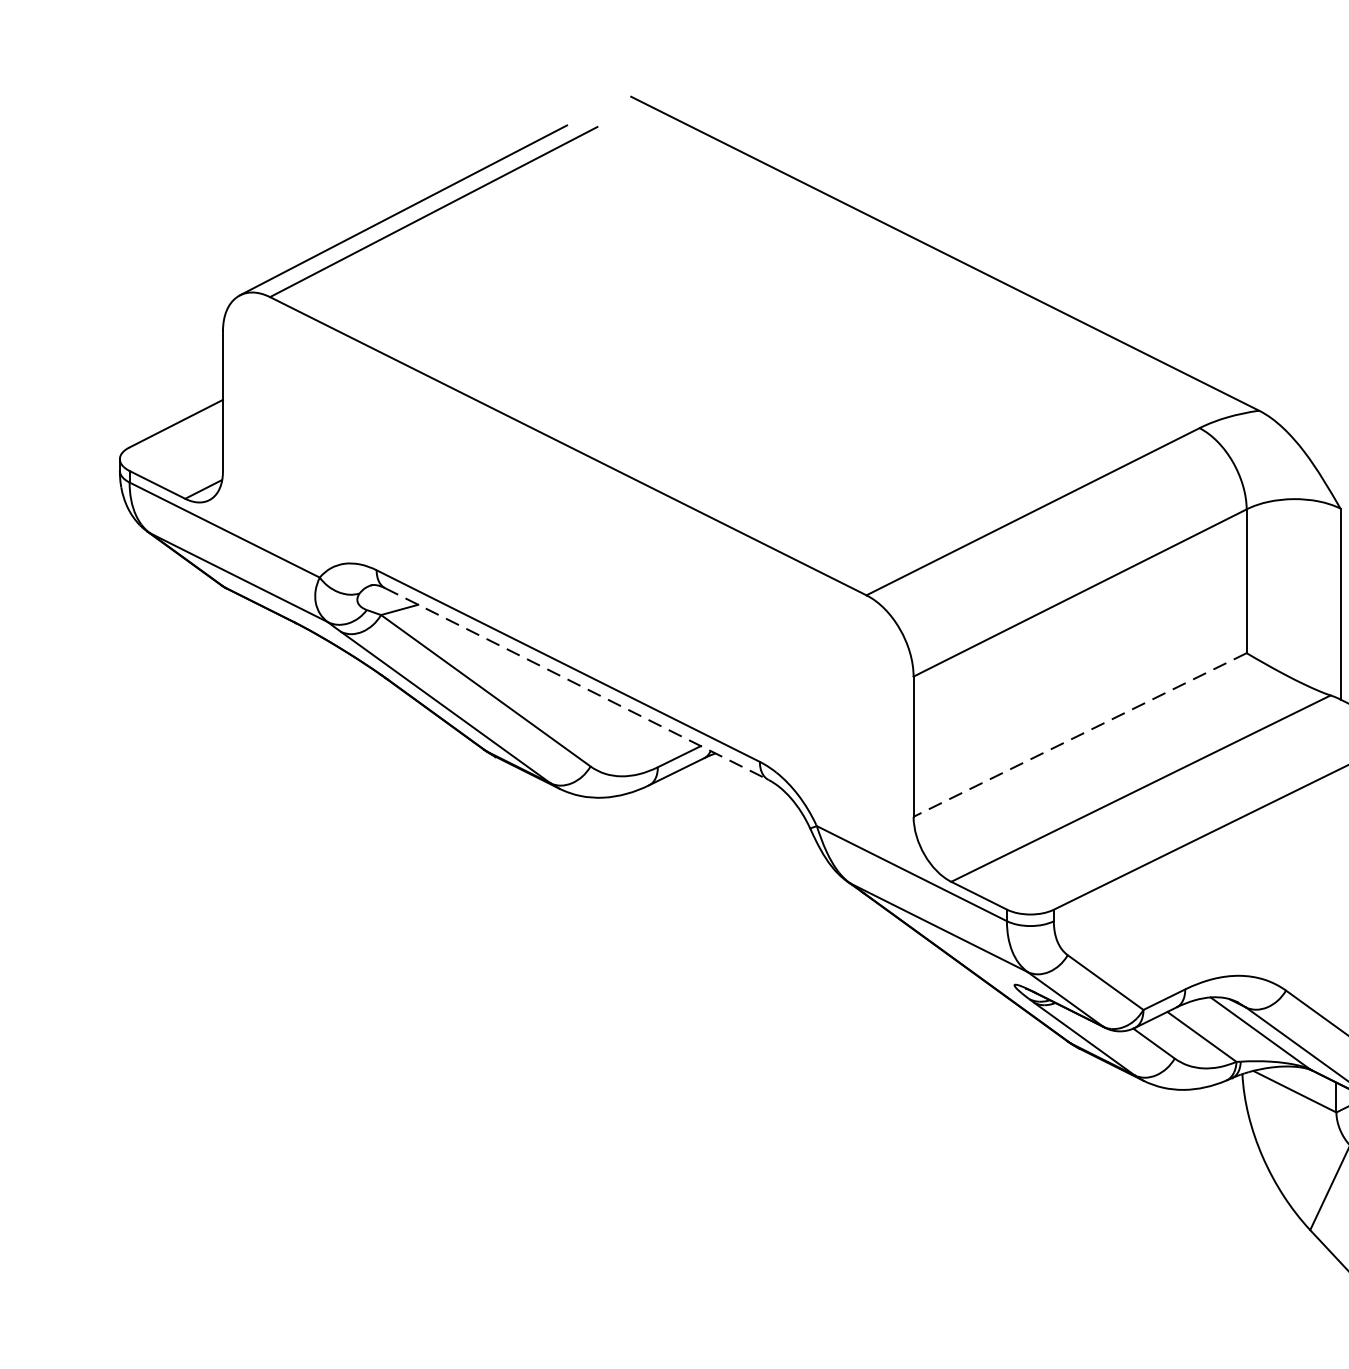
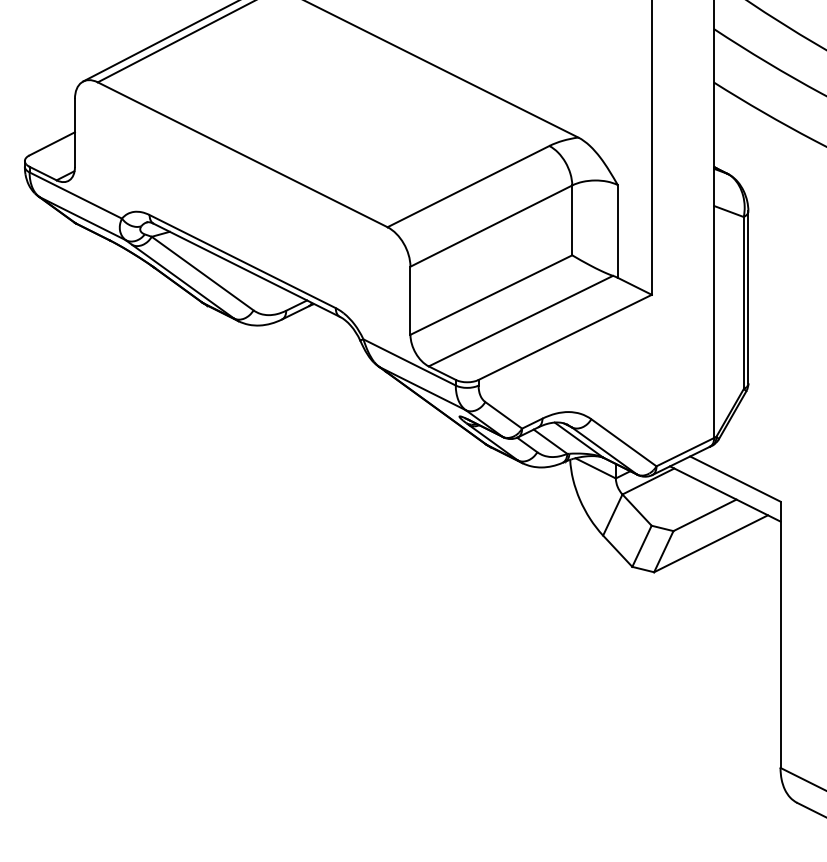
line: (578, 684) -> (247, 270), dashed -> solid
line: (1078, 735) -> (490, 295), dashed -> solid

